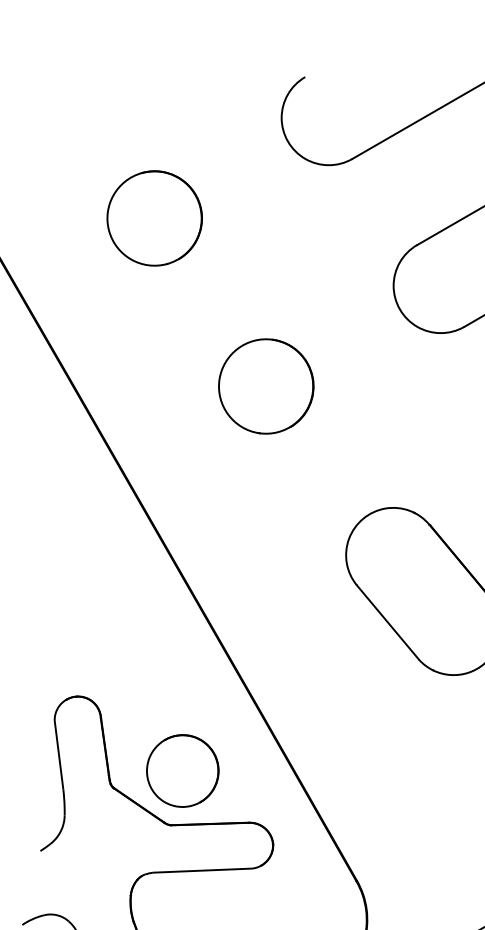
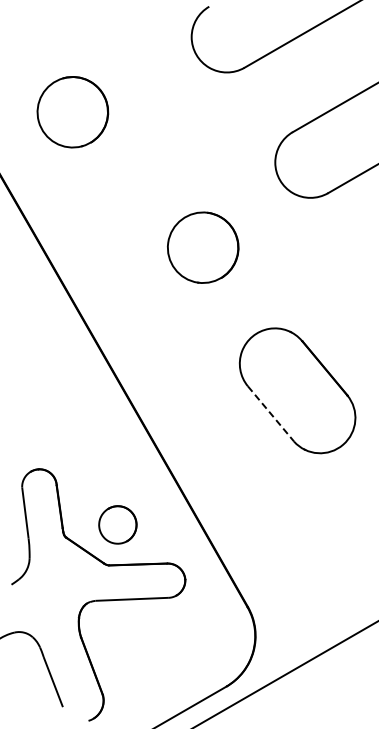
part: (154, 218) -> (72, 112), moved
part: (266, 386) -> (203, 247), moved
line: (388, 621) -> (271, 413), solid -> dashed
part: (182, 770) -> (117, 524), size x0.7

